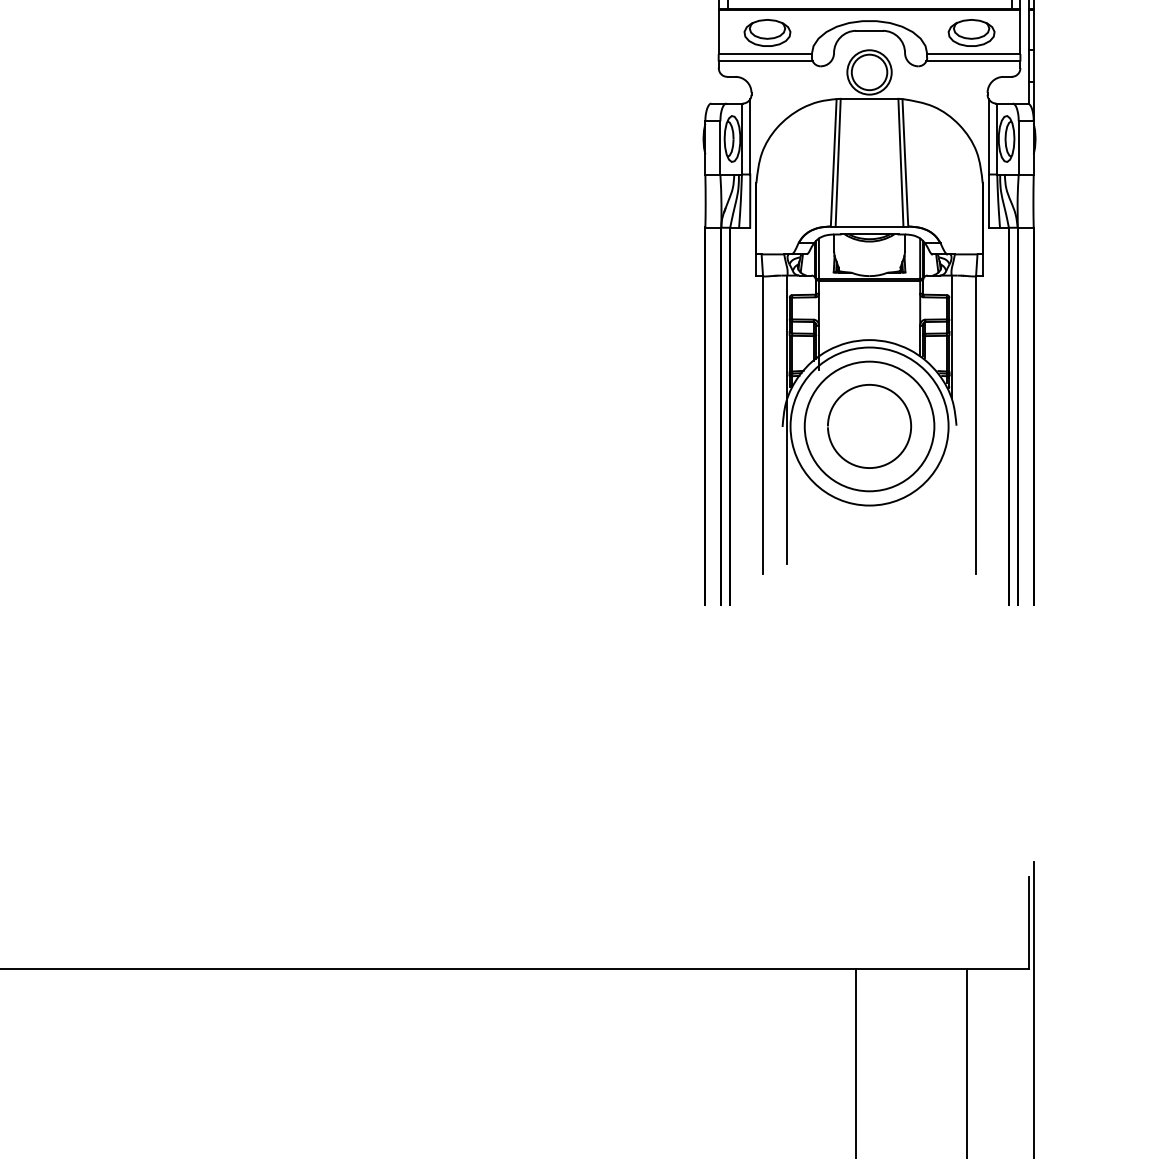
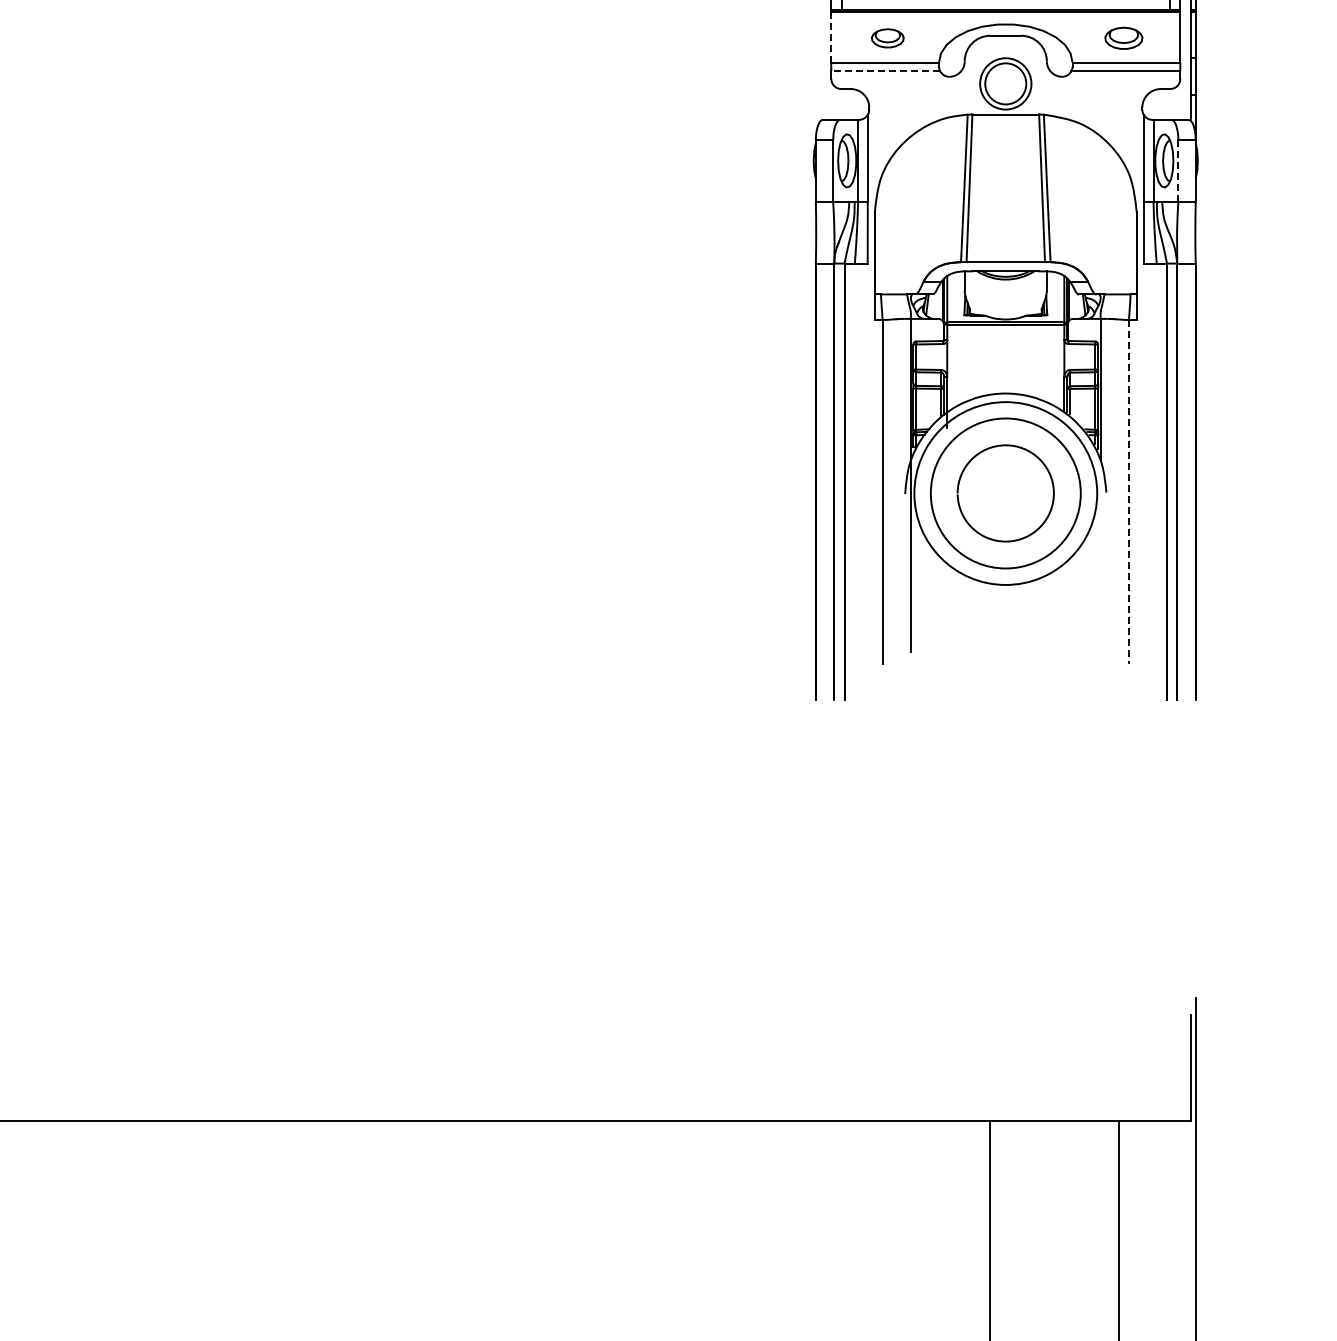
line: (718, 31) -> (831, 36), solid -> dashed
part: (767, 33) -> (887, 38), size x0.6
part: (971, 33) -> (1123, 38), size x0.7
line: (765, 61) -> (885, 71), solid -> dashed
line: (1018, 148) -> (1178, 171), solid -> dashed
line: (976, 425) -> (1129, 492), solid -> dashed

